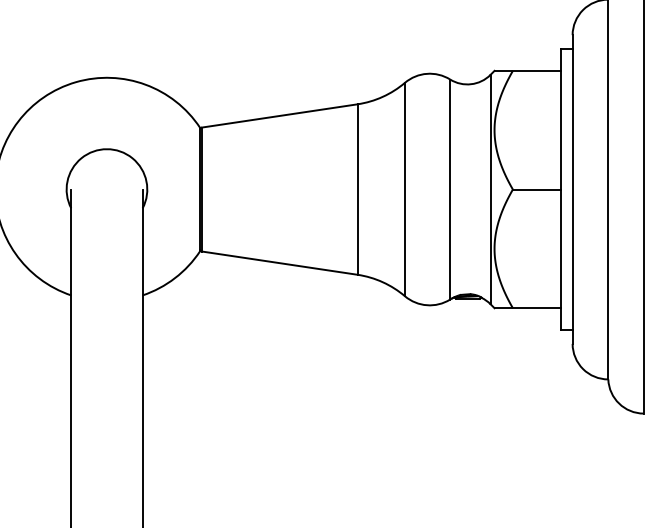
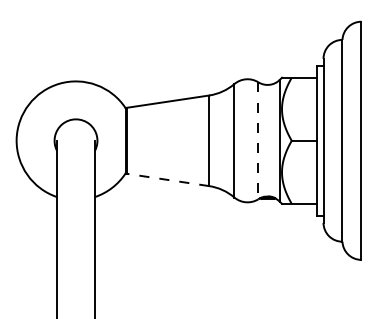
line: (450, 190) -> (258, 141), solid -> dashed
line: (279, 262) -> (167, 179), solid -> dashed

